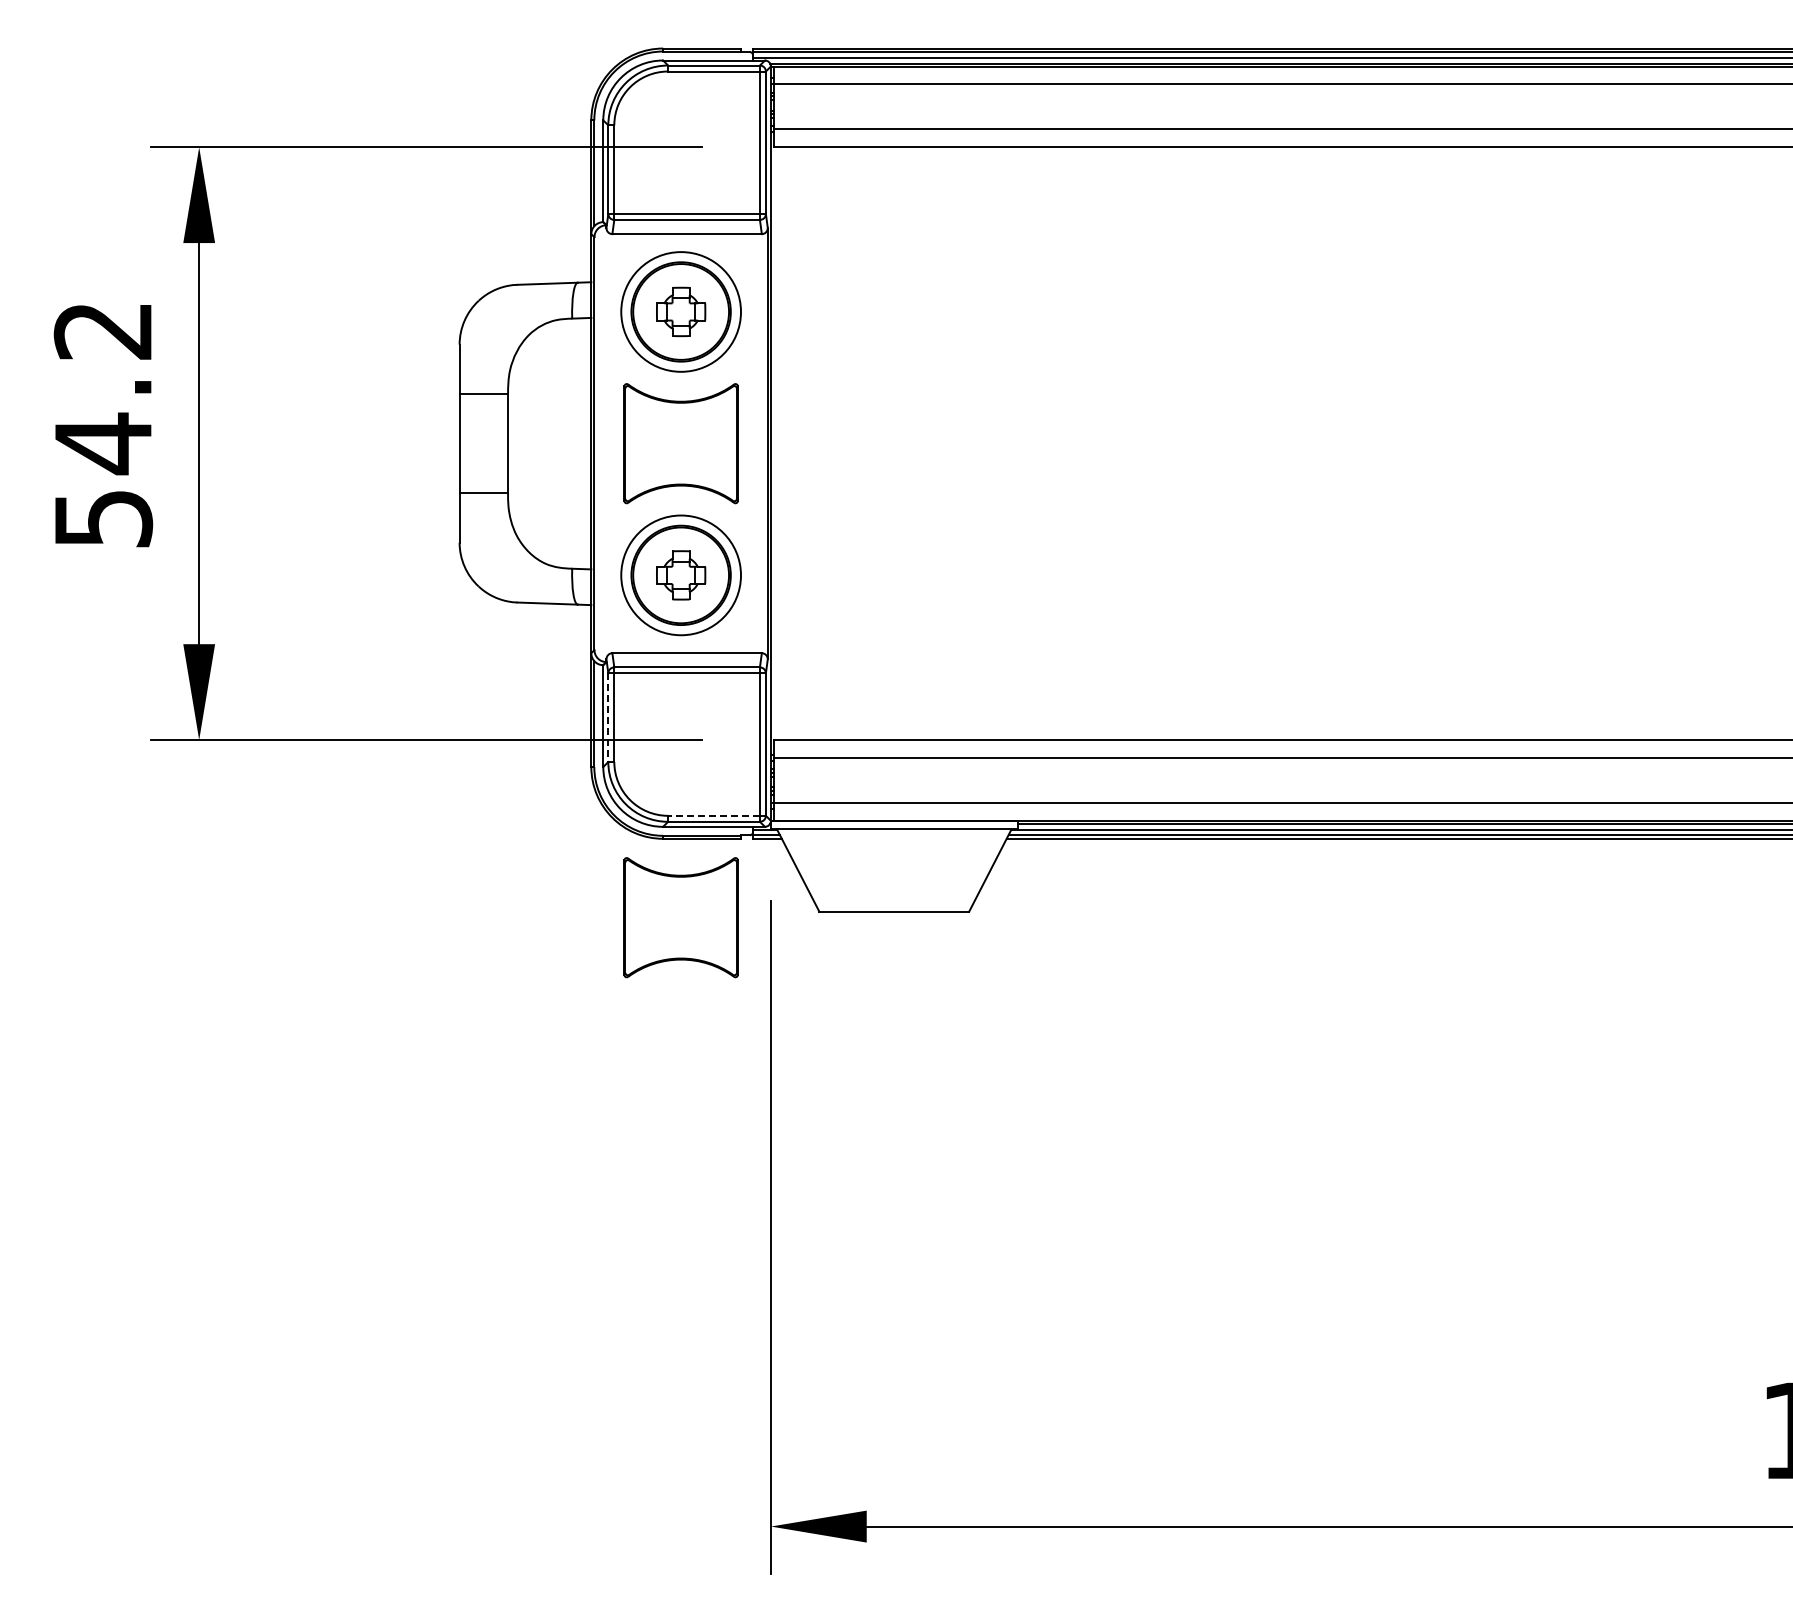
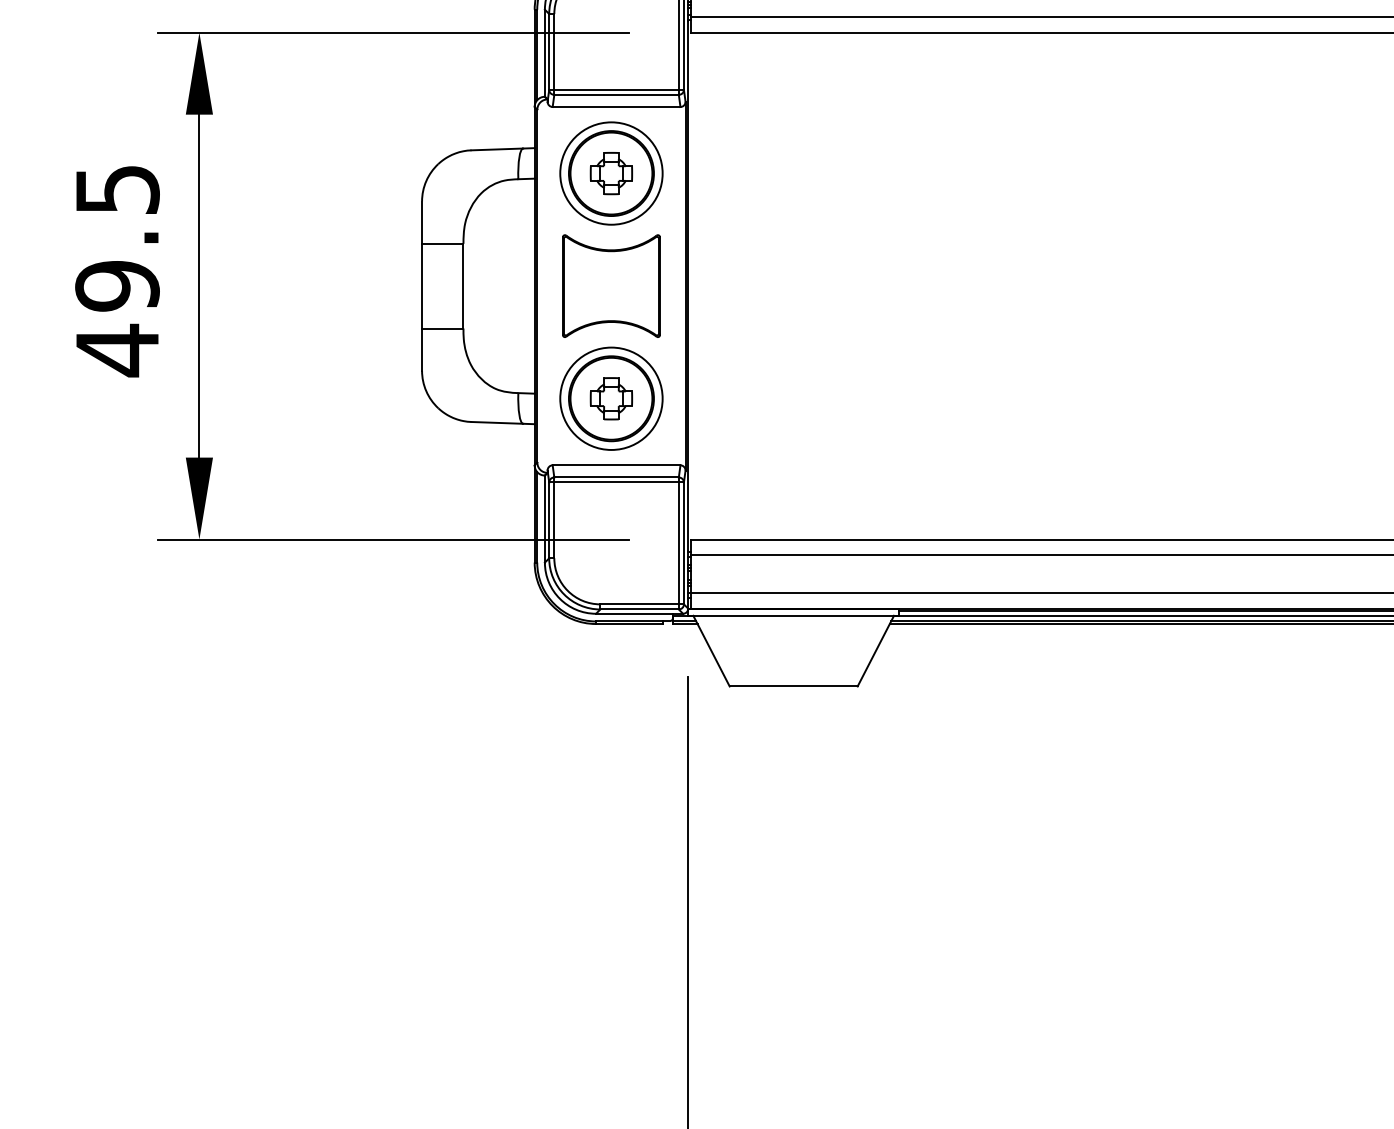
text: (103, 426) -> (117, 271), 54.2 -> 49.5
line: (608, 718) -> (549, 521), dashed -> solid
line: (714, 815) -> (639, 604), dashed -> solid
part: (680, 917) -> (610, 691), removed

